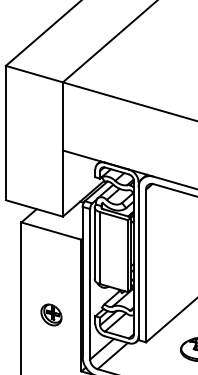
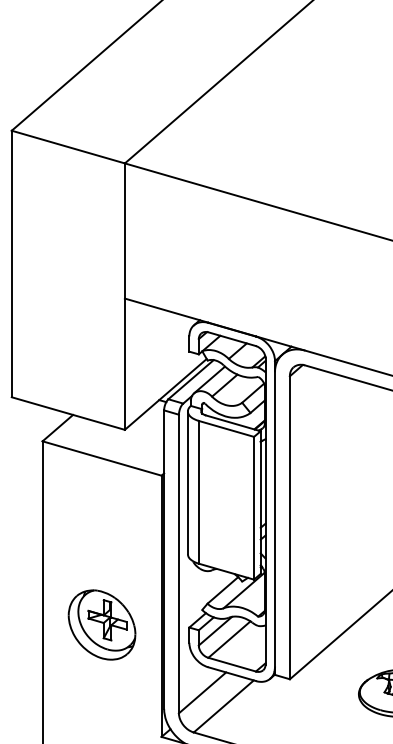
part: (51, 314) -> (102, 623), size x1.67

